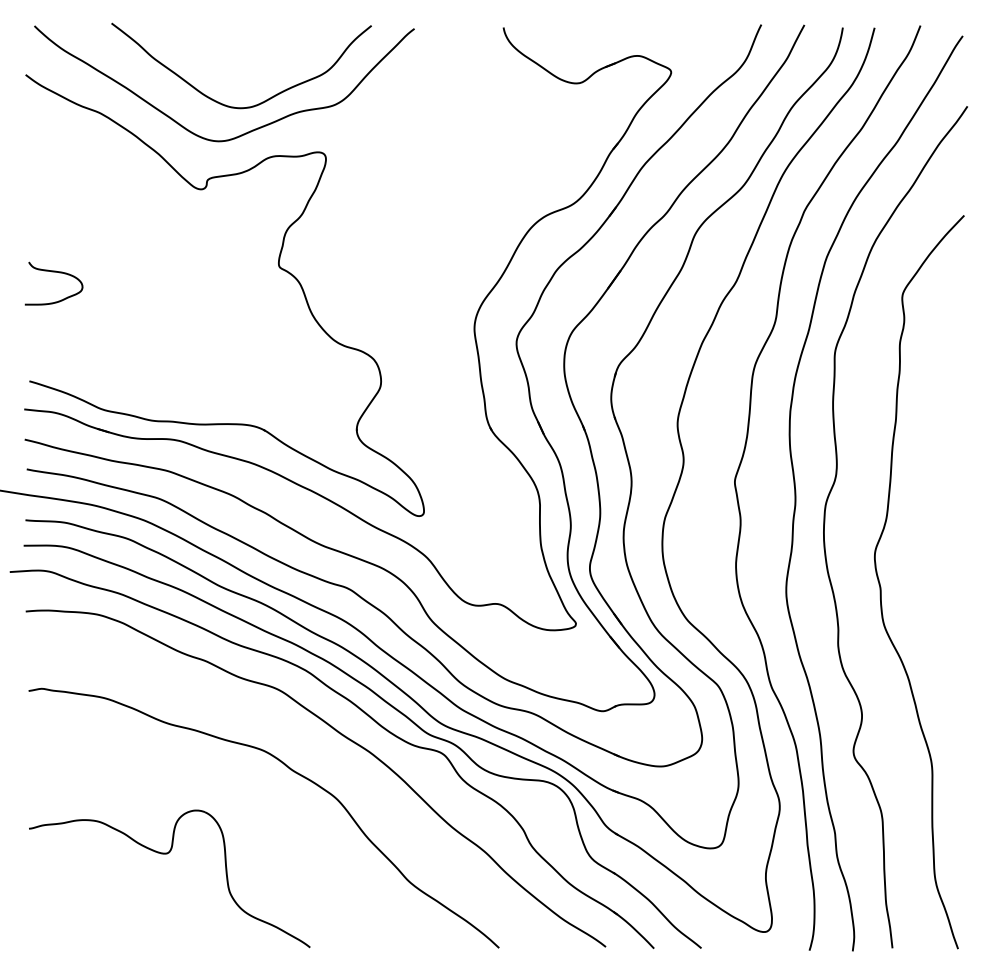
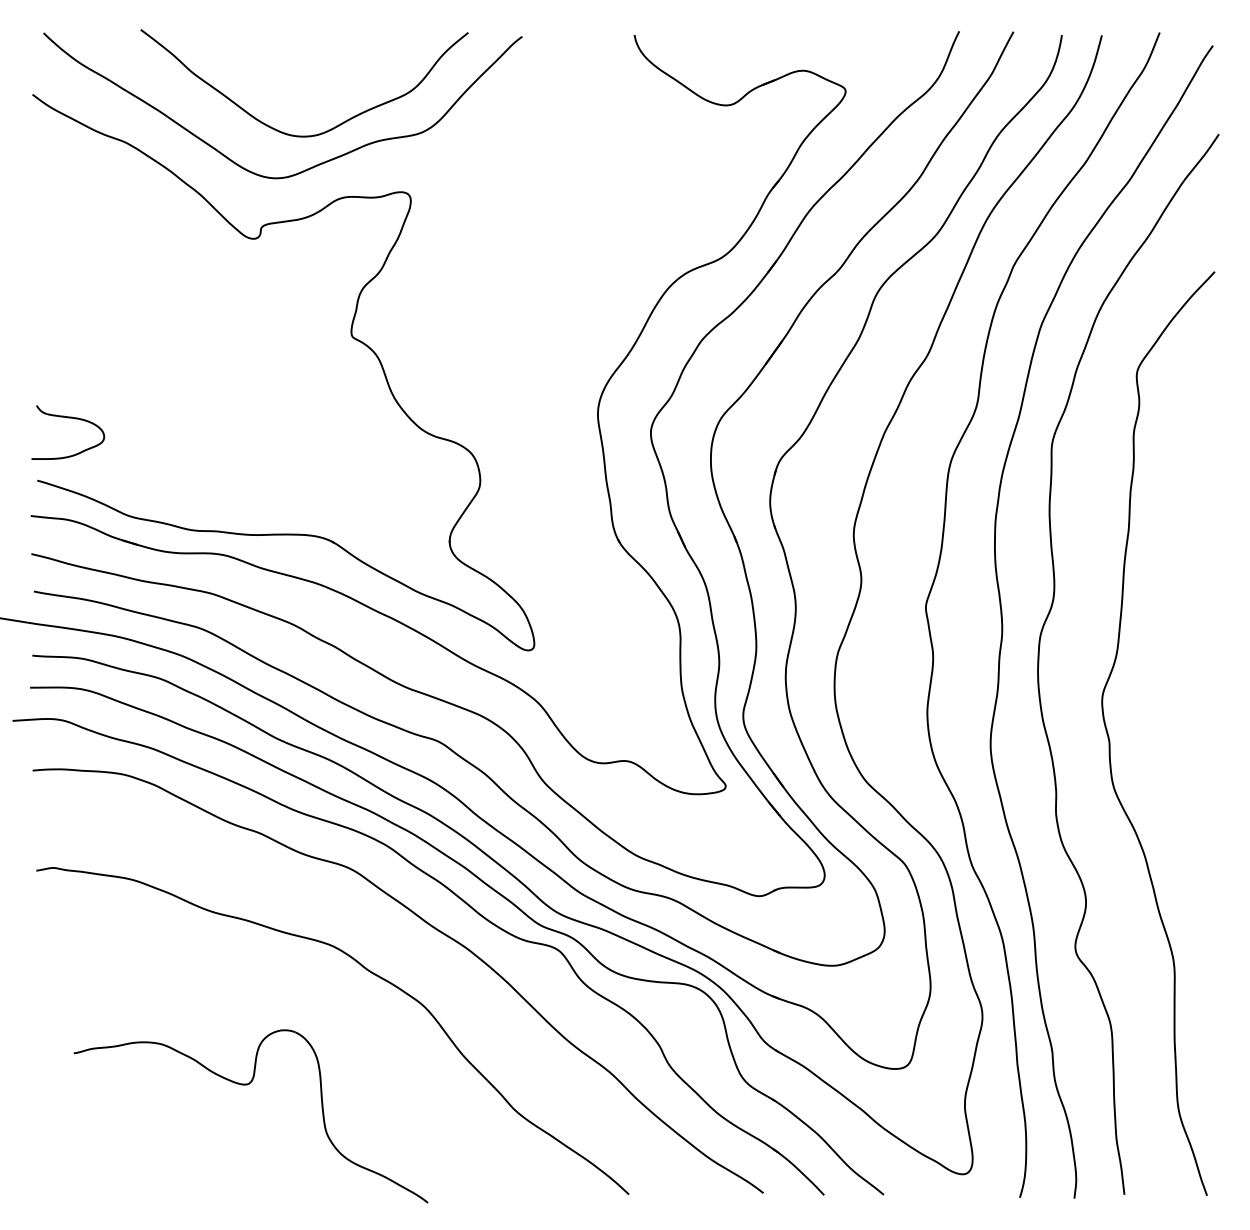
curve: (54, 272) -> (68, 418), moved
part: (166, 854) -> (247, 1085), moved

